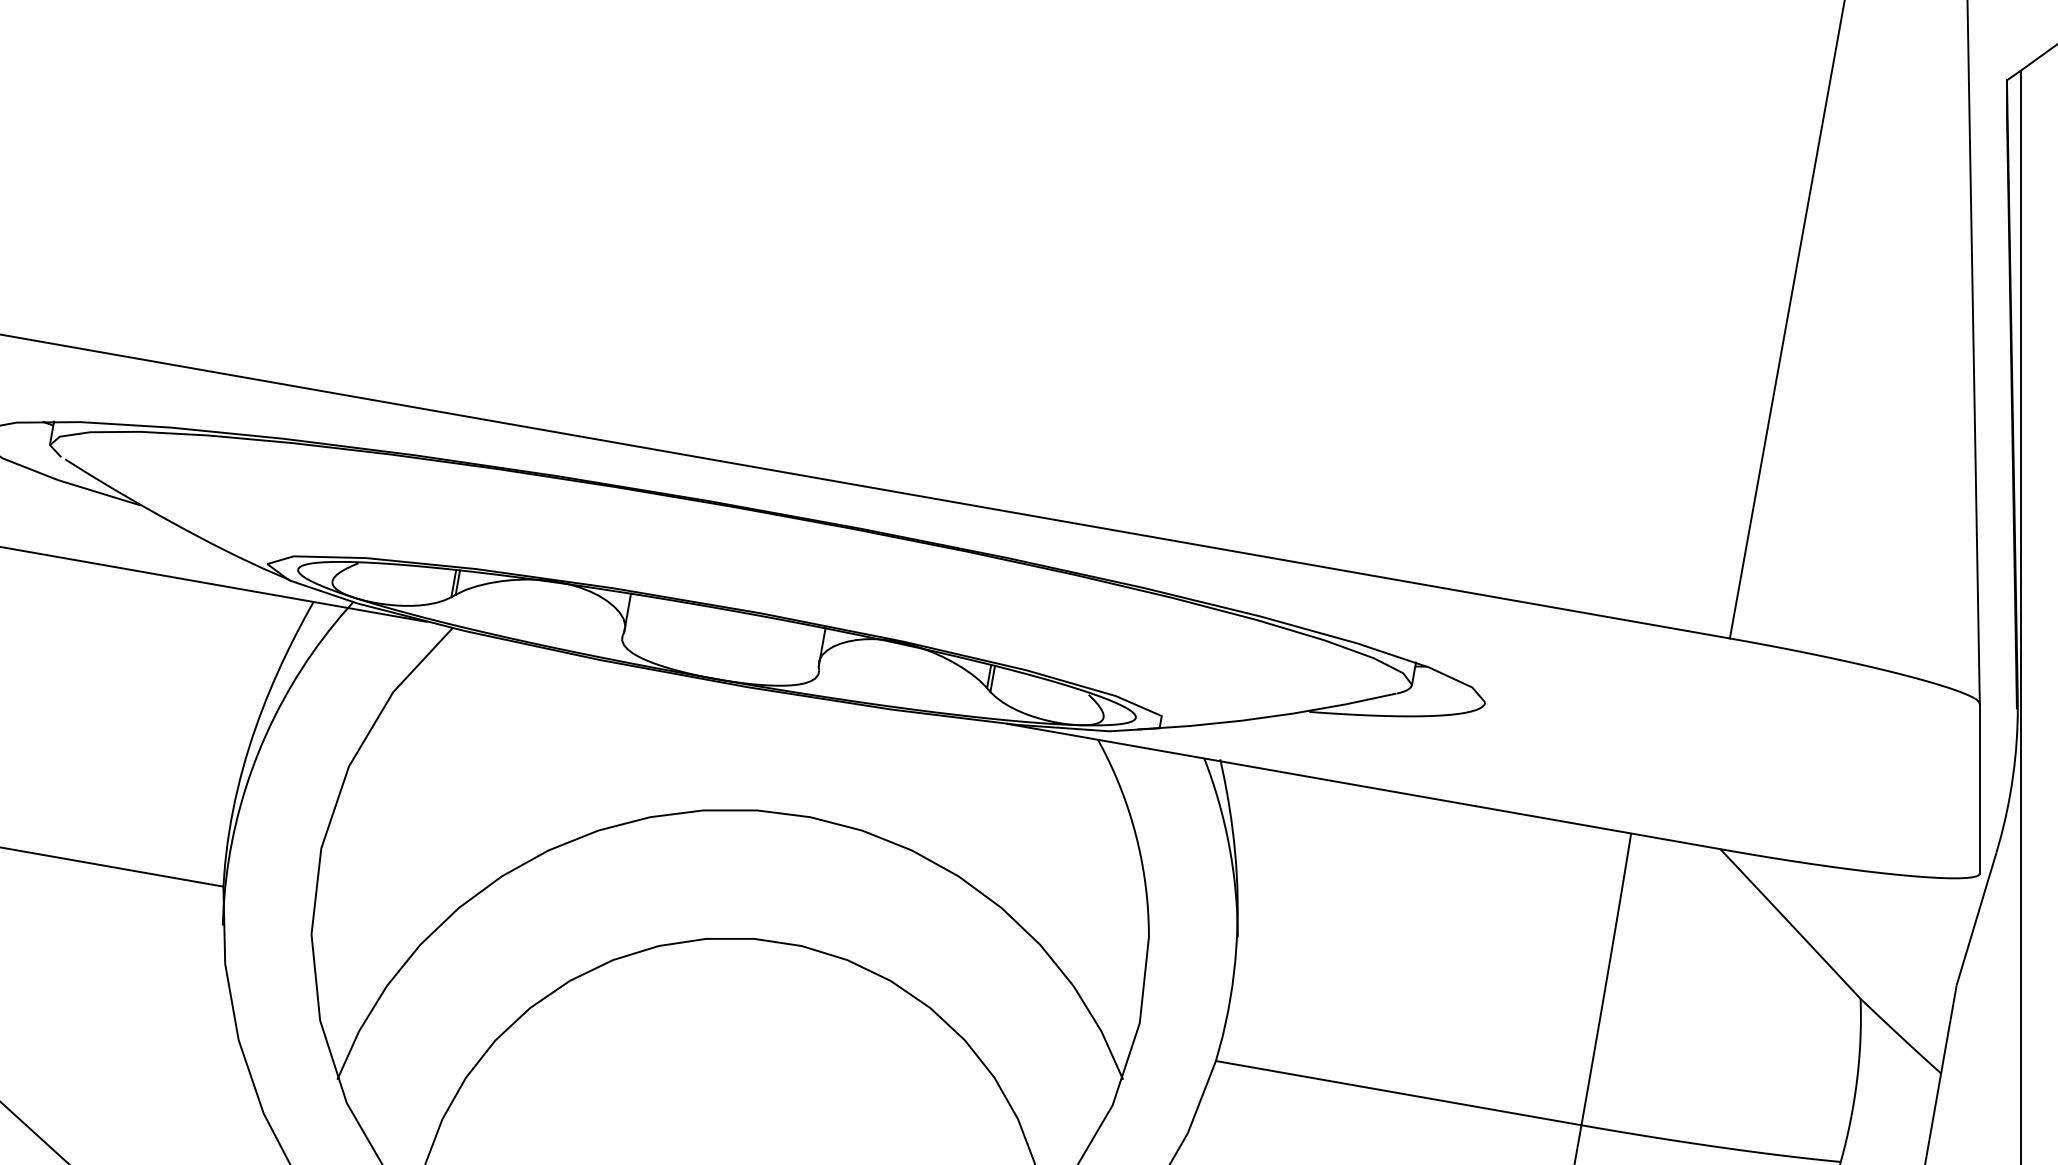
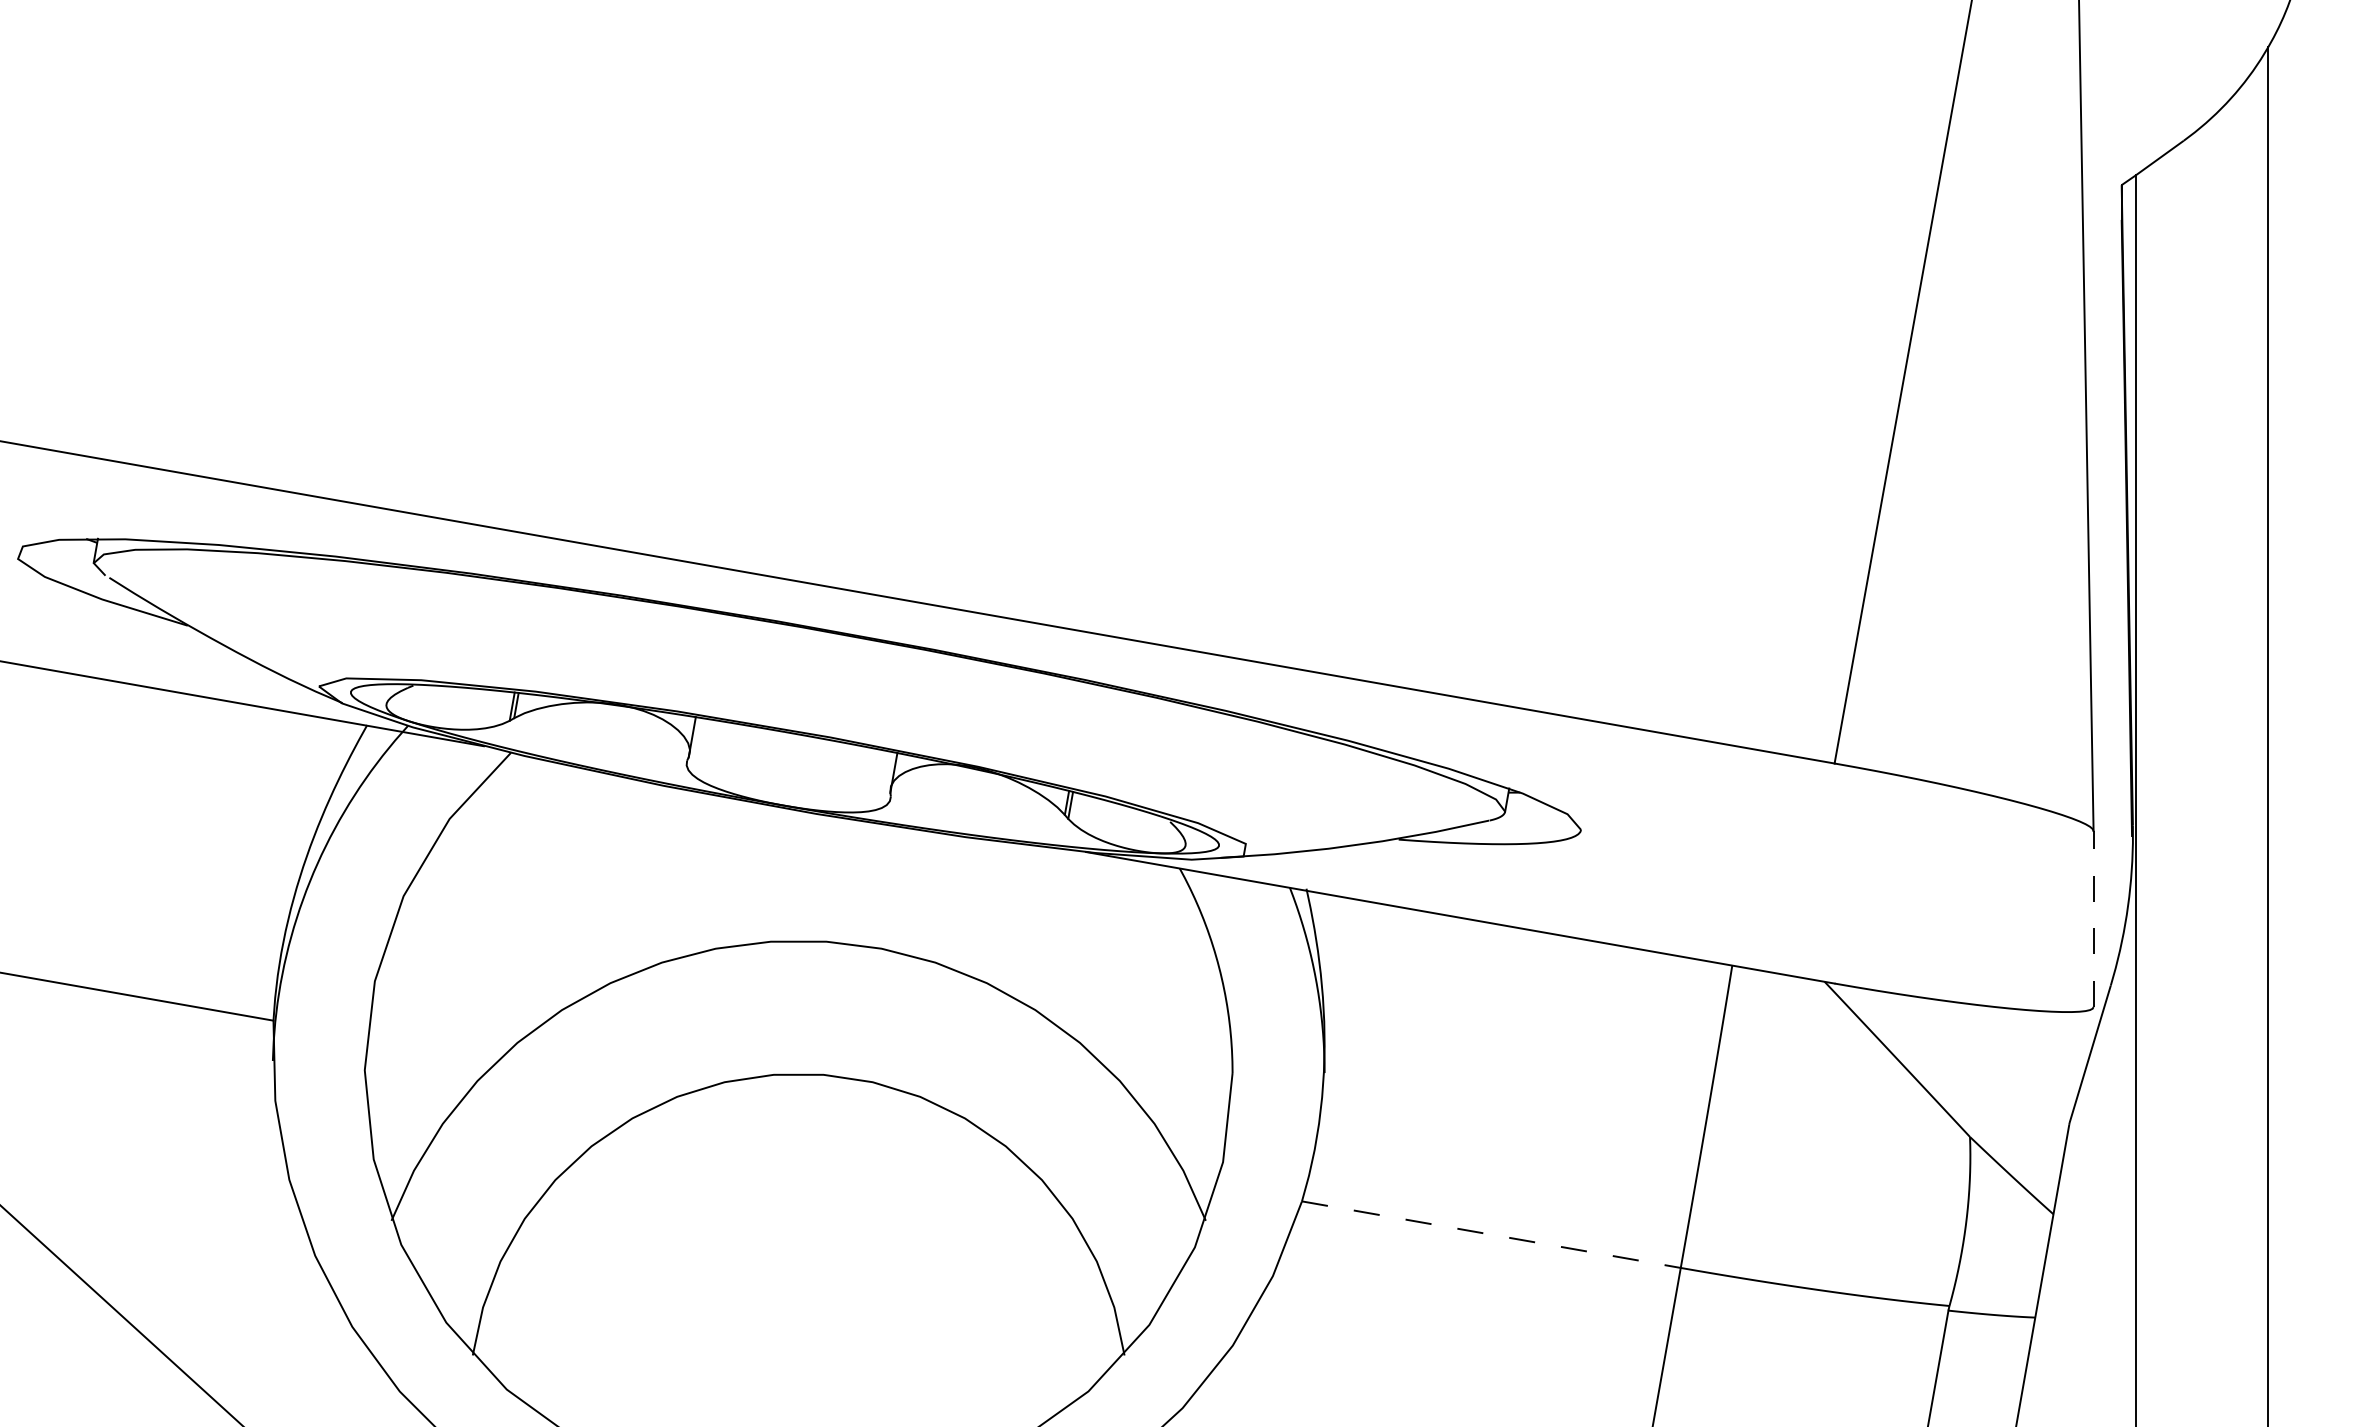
line: (1979, 788) -> (2093, 918), solid -> dashed
line: (1398, 1092) -> (1491, 1234), solid -> dashed

